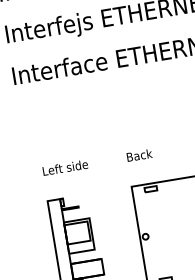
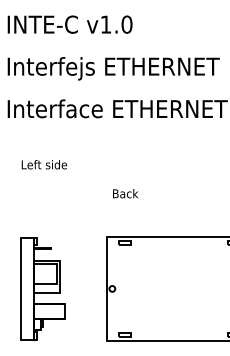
text: (139, 155) -> (125, 193), moved
text: (65, 167) -> (44, 164), moved

